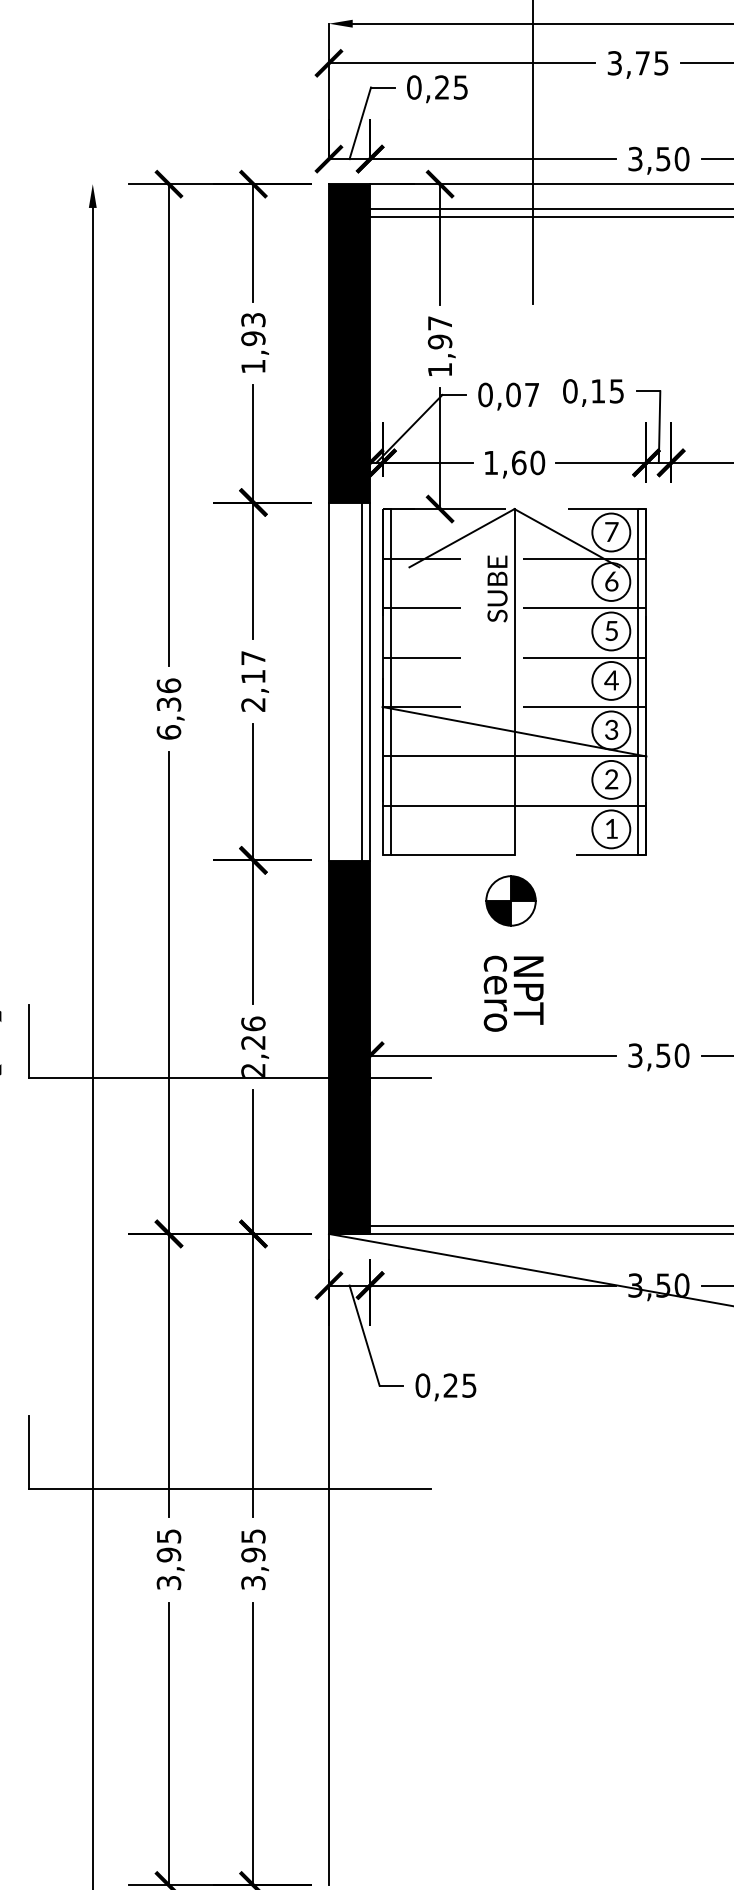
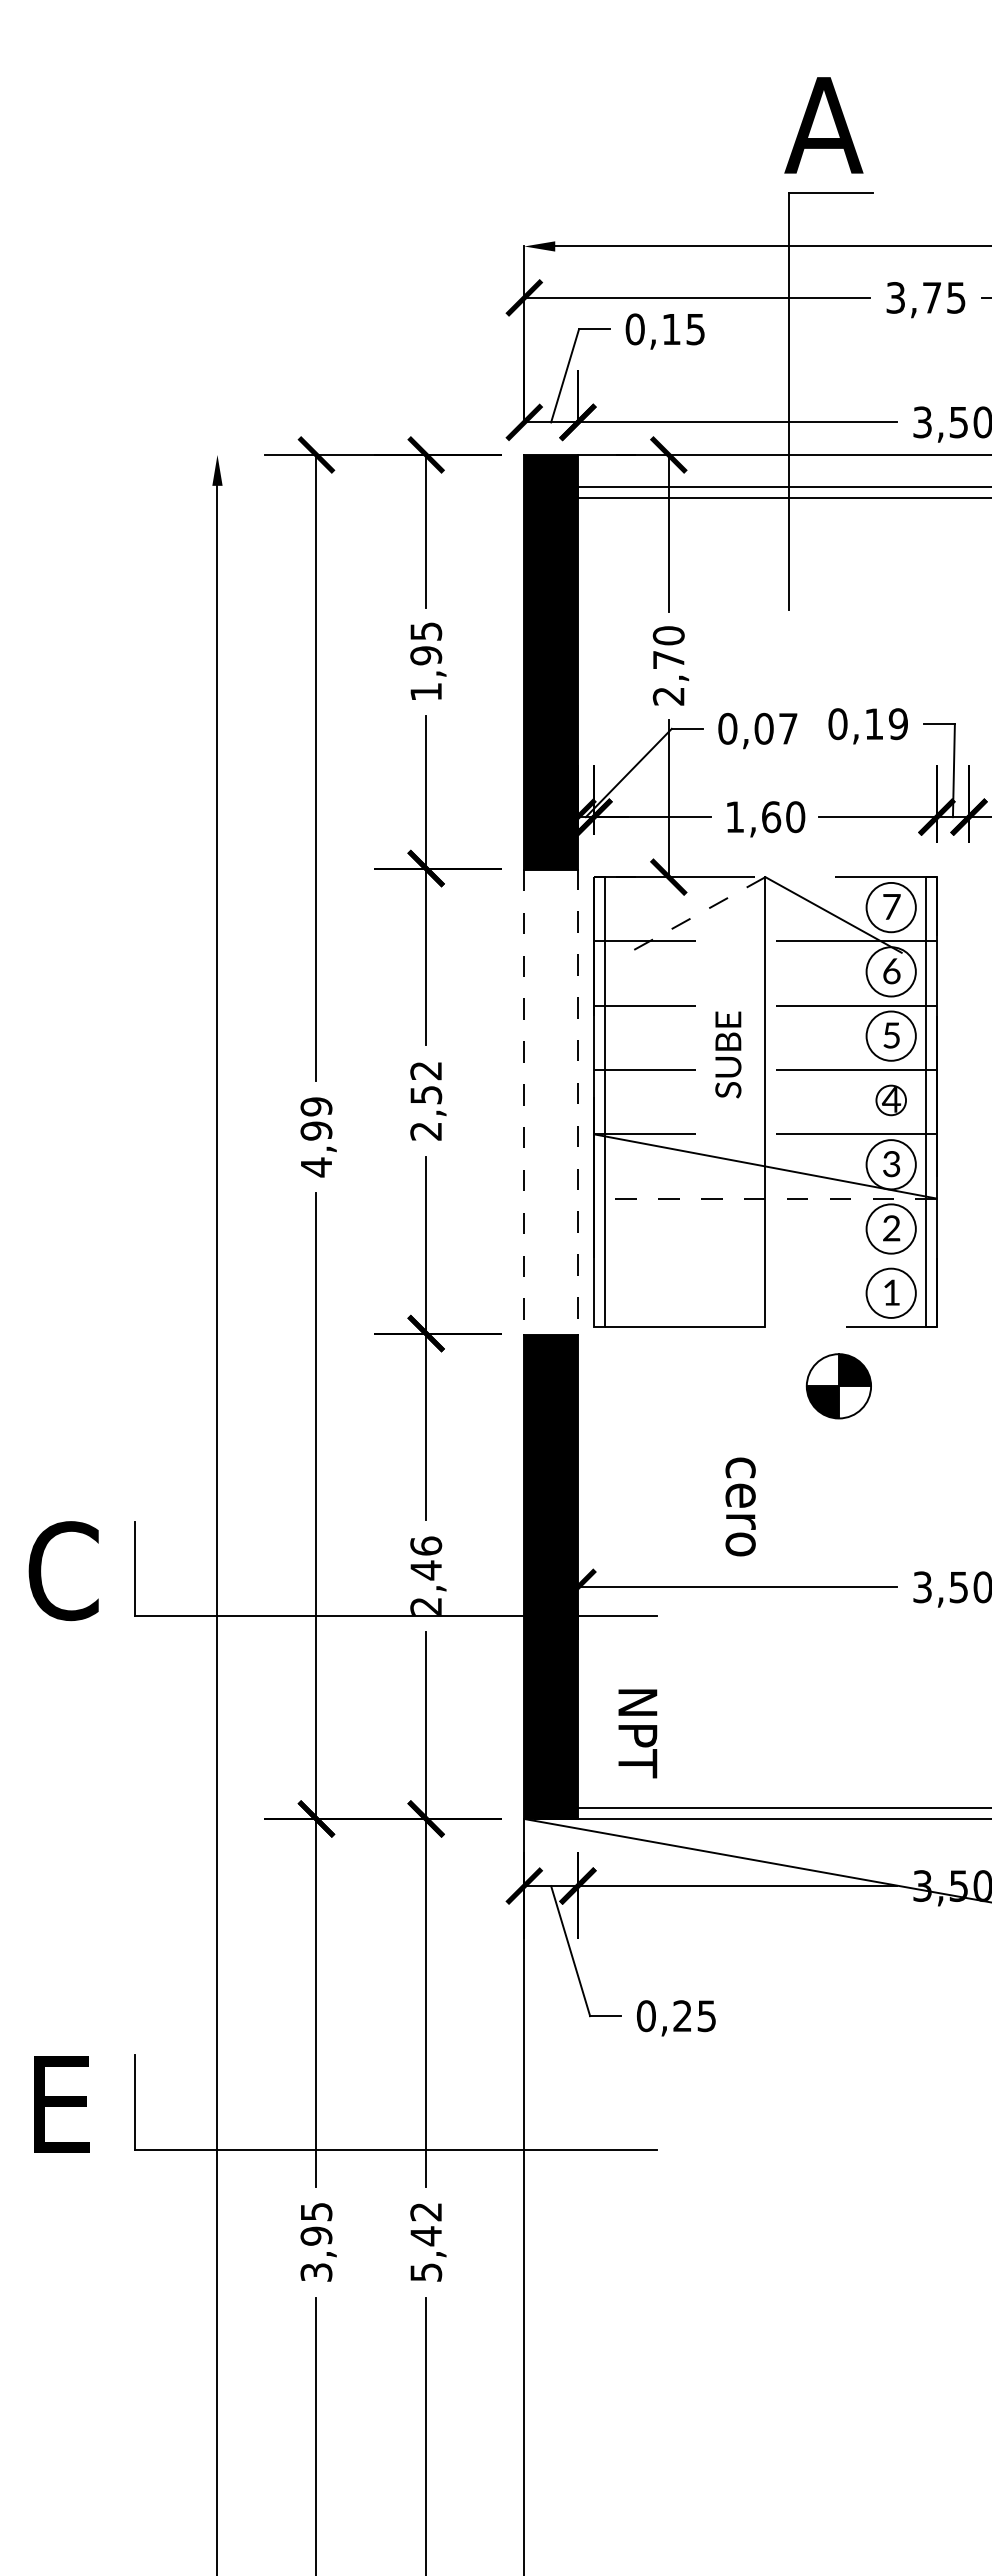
text: (442, 86) -> (671, 328), 0,25 -> 0,15
text: (252, 319) -> (425, 630), 1,93 -> 1,95
text: (439, 346) -> (668, 665), 1,97 -> 2,70
text: (616, 390) -> (897, 723), 0,15 -> 0,19
line: (461, 538) -> (696, 915), solid -> dashed
text: (497, 588) -> (728, 1054), moved
text: (253, 667) -> (426, 1083), 2,17 -> 2,52
circle: (610, 680) -> (890, 1100), size x0.6
line: (362, 681) -> (567, 1101), removed
line: (329, 682) -> (524, 1102), solid -> dashed
line: (369, 682) -> (577, 1102), solid -> dashed
text: (169, 709) -> (316, 1137), 6,36 -> 4,99
line: (513, 756) -> (764, 1198), solid -> dashed
line: (514, 805) -> (765, 1262), removed
part: (510, 901) -> (838, 1386), moved
text: (528, 990) -> (637, 1733), moved
text: (252, 1042) -> (425, 1570), 2,26 -> 2,46
text: (253, 1559) -> (426, 2241), 3,95 -> 5,42

